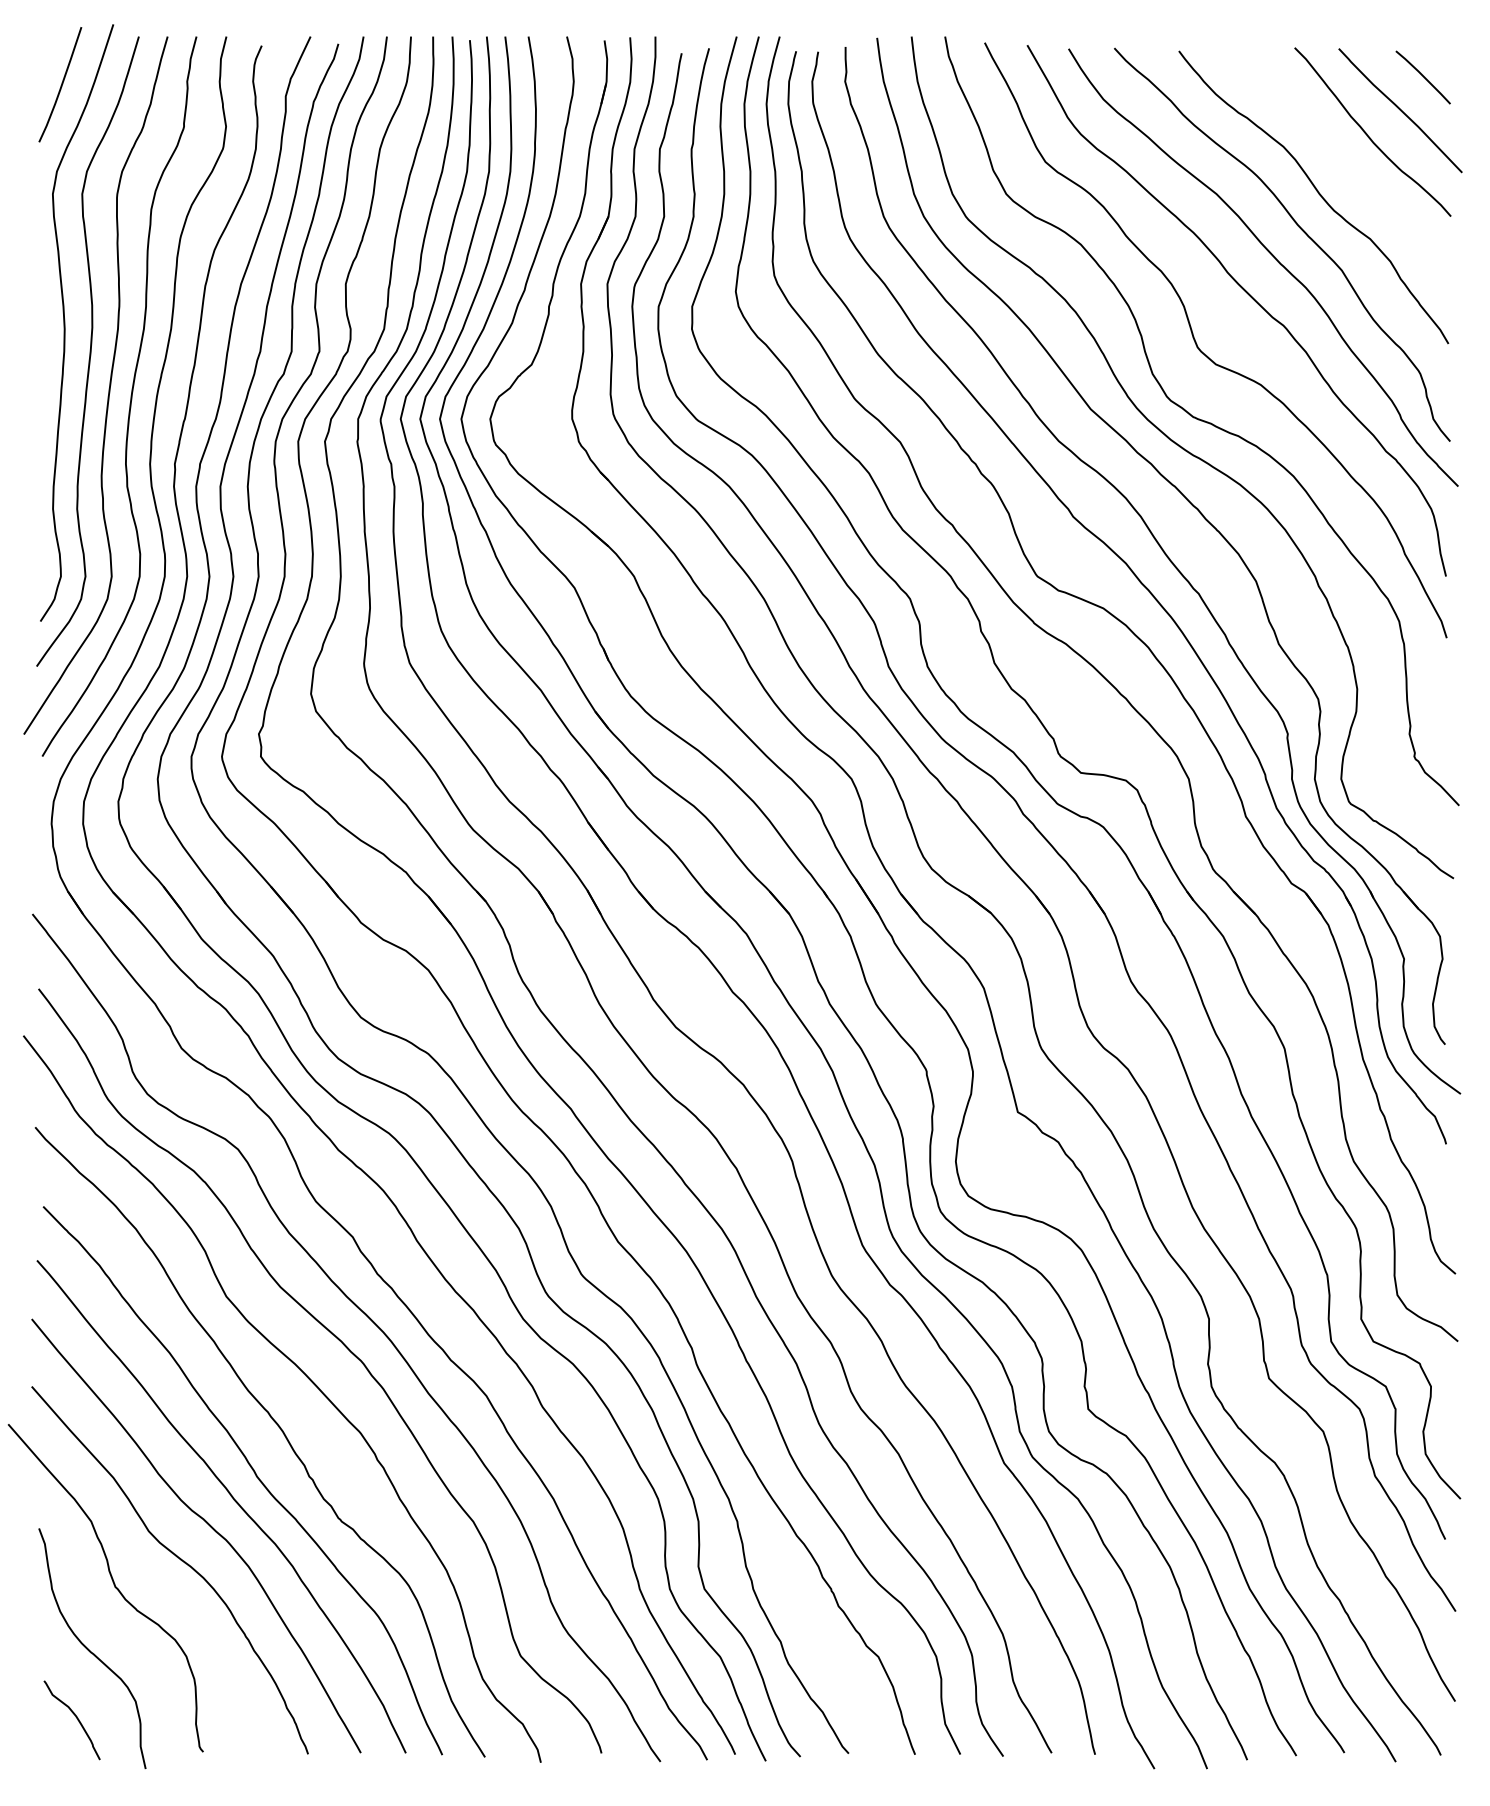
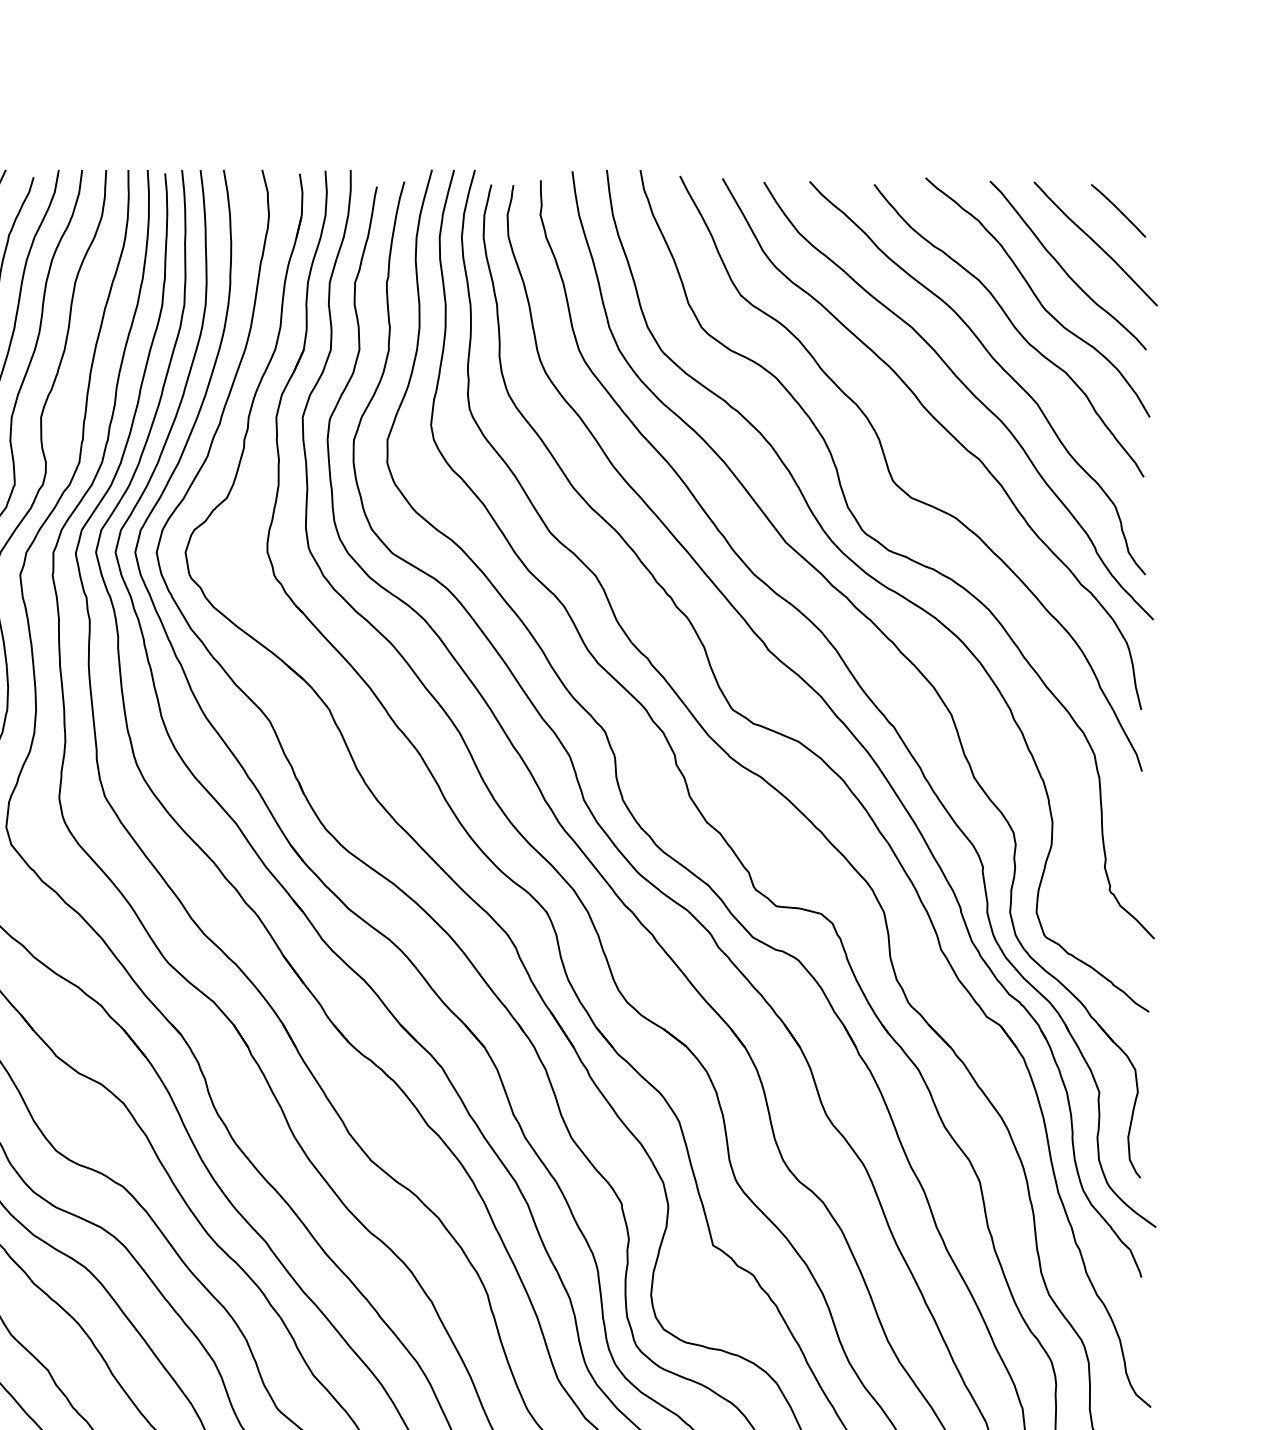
curve: (1342, 164) -> (1037, 297), added

